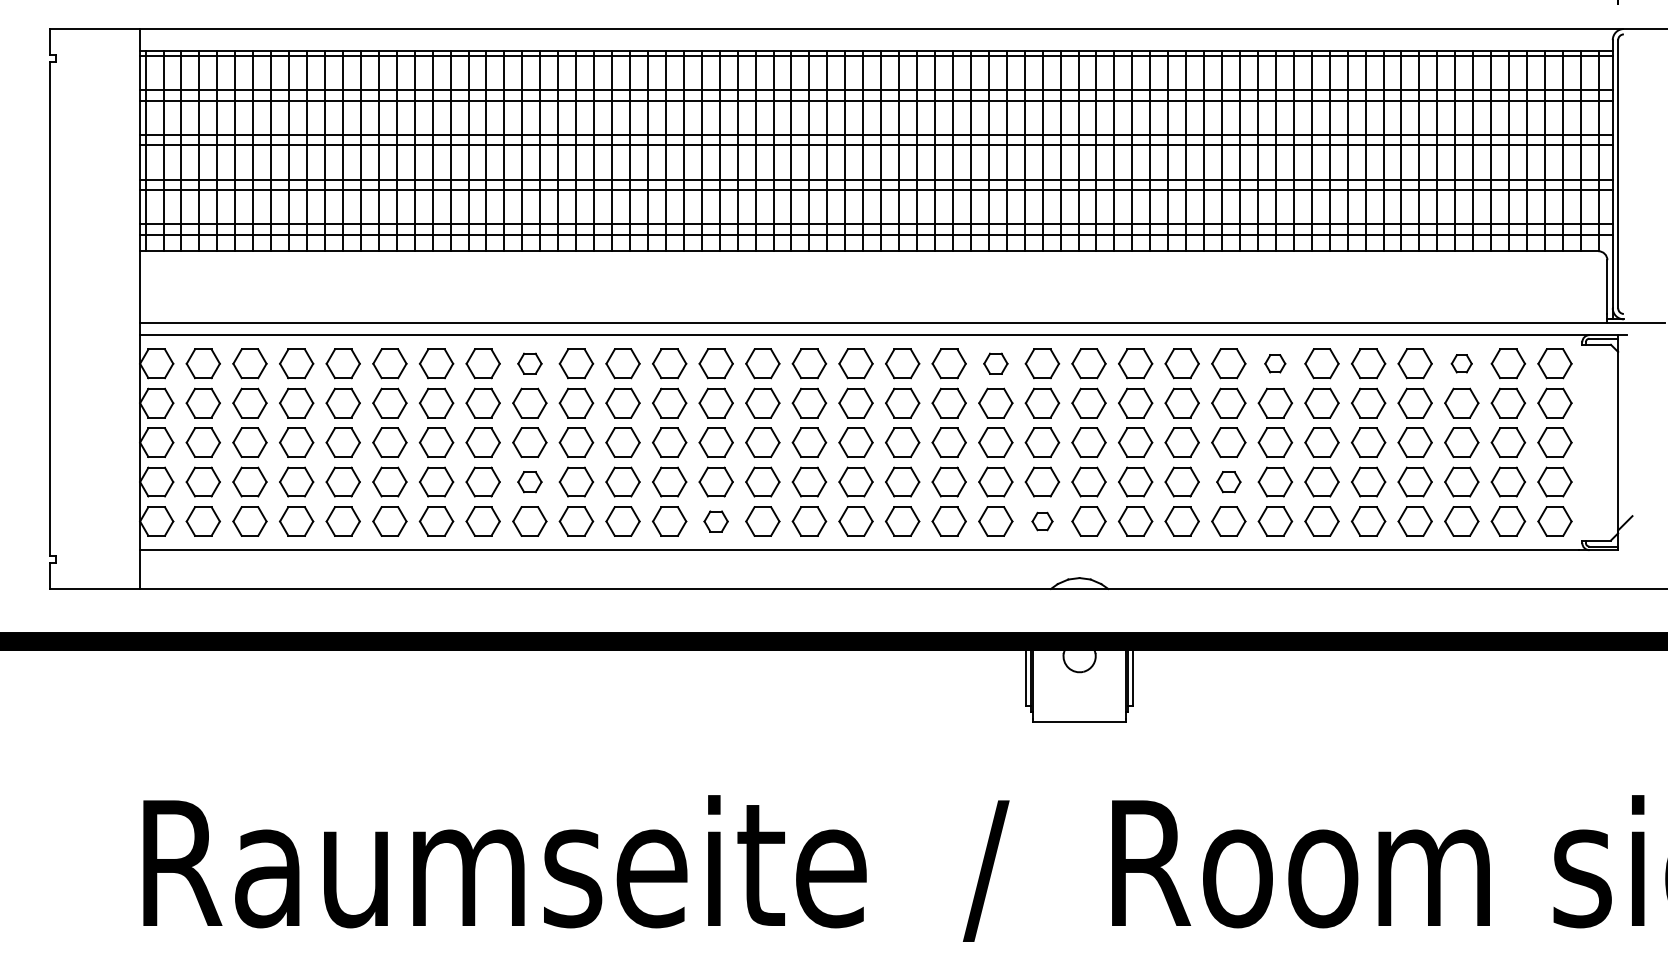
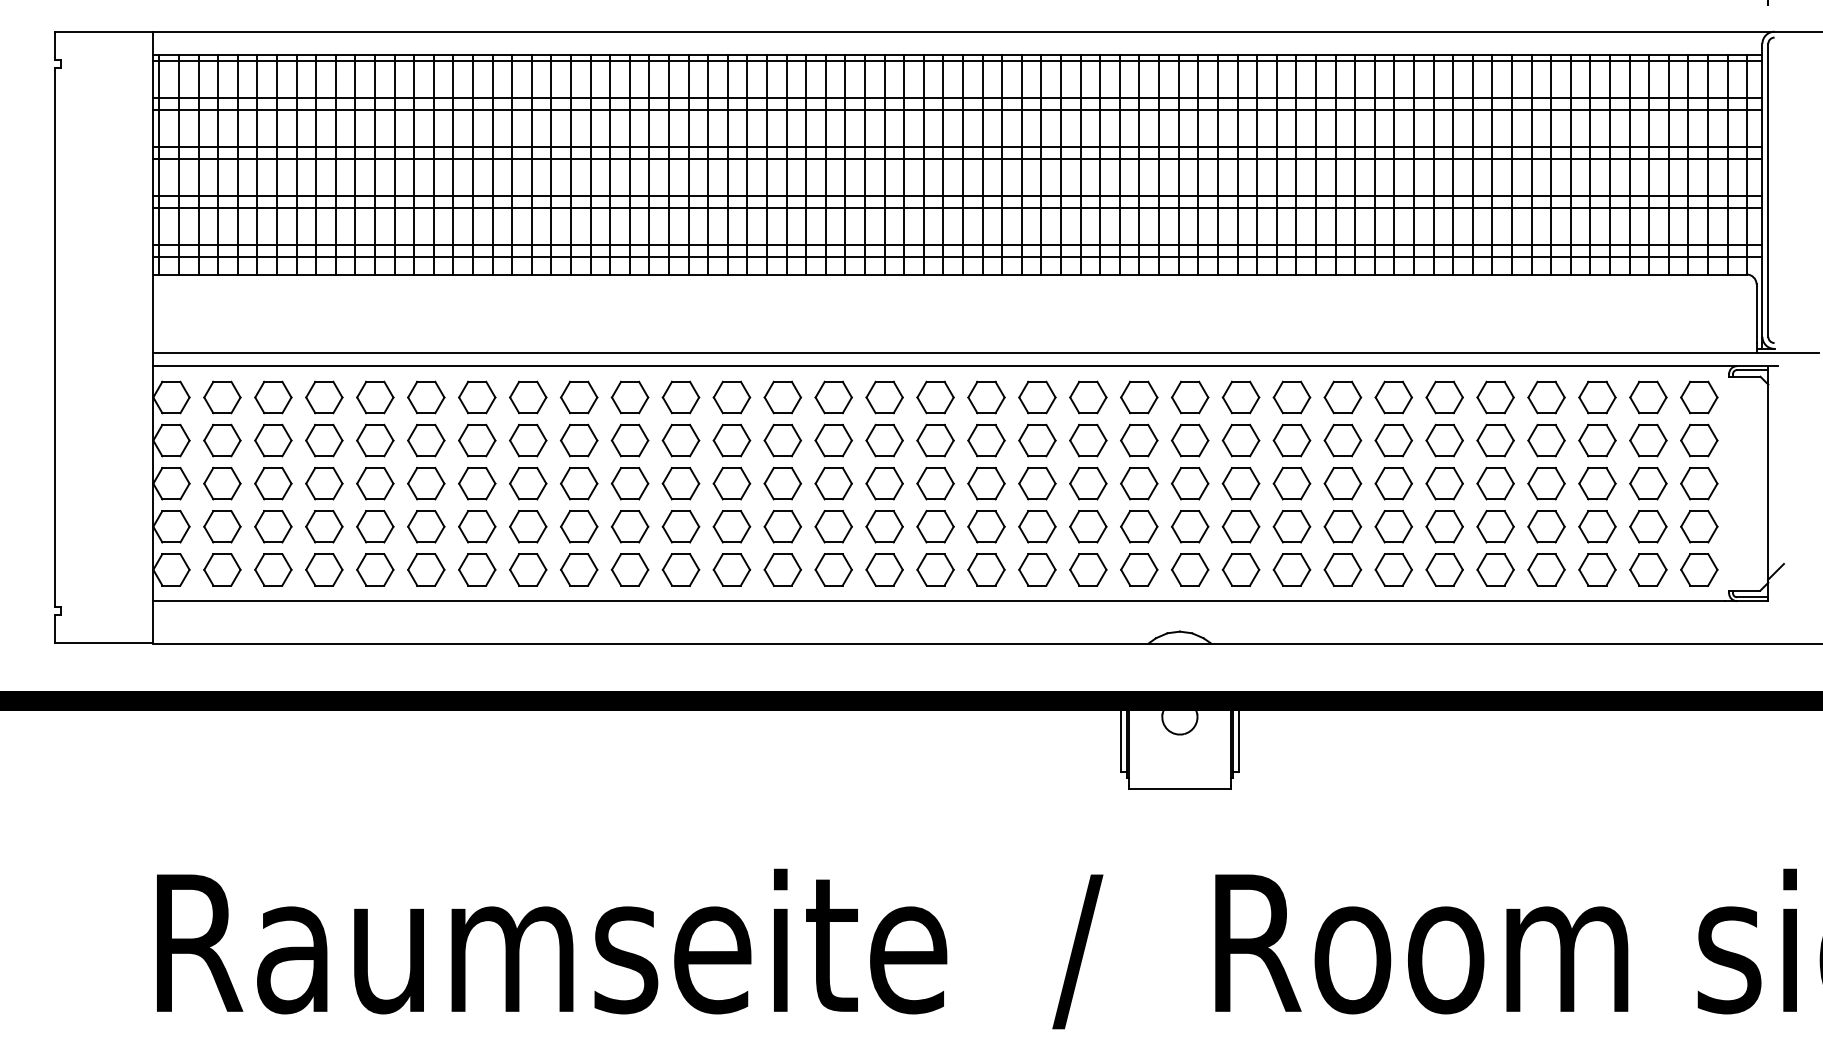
part: (530, 363) -> (579, 397), size x1.43
part: (995, 363) -> (1088, 397), size x1.43
part: (1275, 363) -> (1393, 397), size x1.67
part: (1461, 363) -> (1597, 397), size x1.67
part: (530, 481) -> (579, 526), size x1.43
part: (1228, 481) -> (1342, 526), size x1.43
part: (715, 521) -> (782, 569), size x1.43
part: (1042, 521) -> (1139, 569), size x1.67

